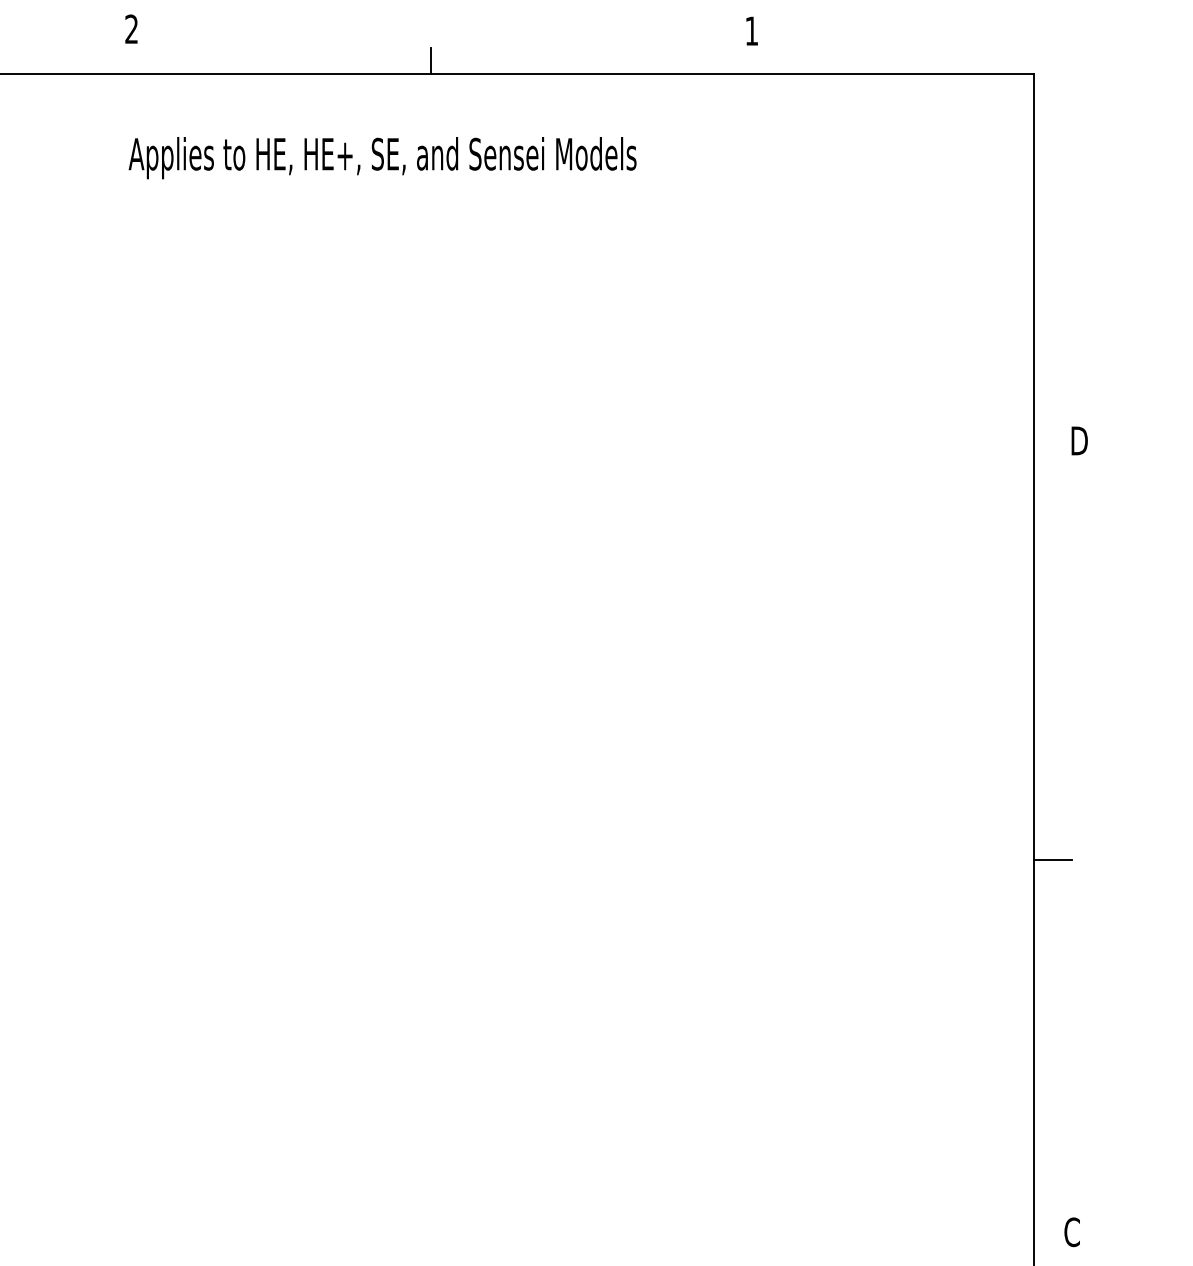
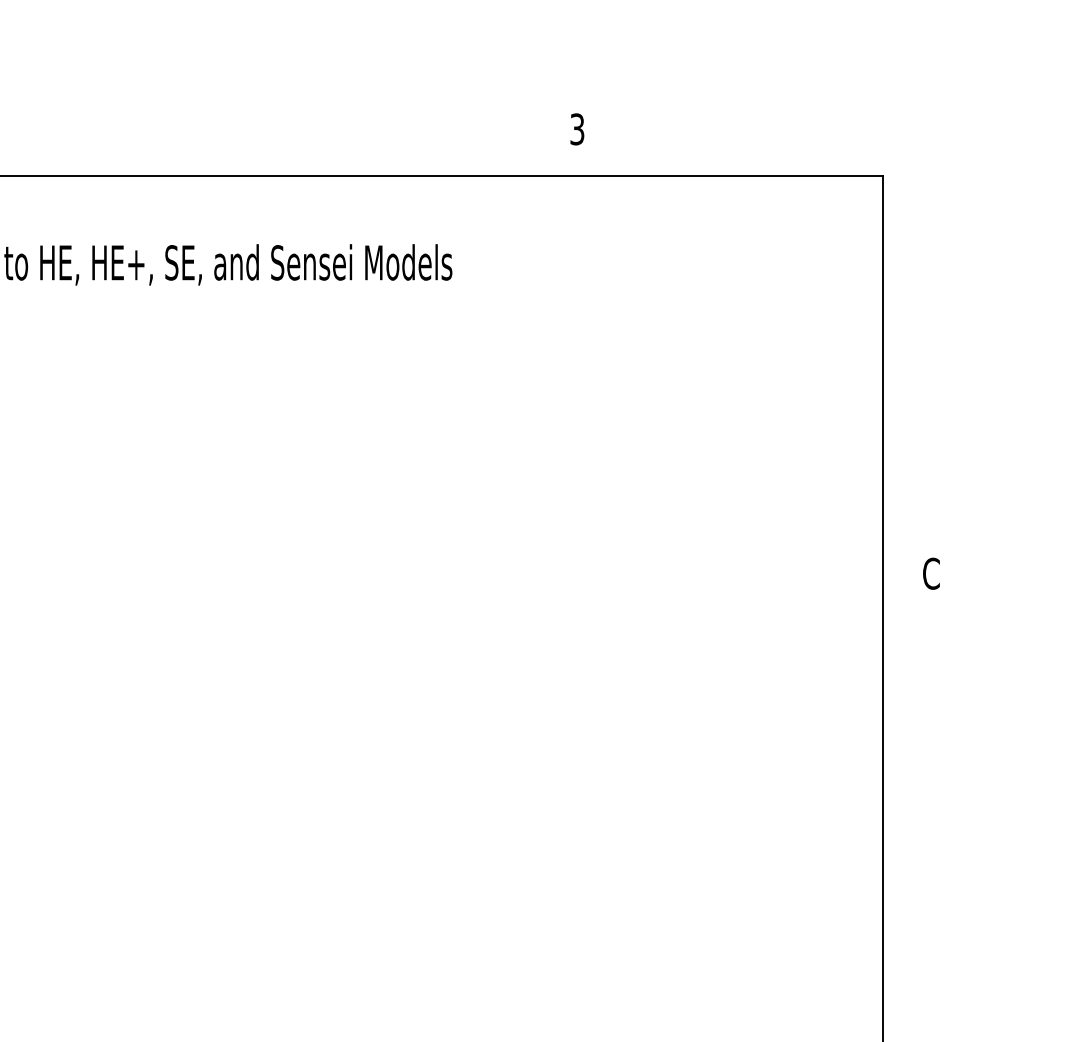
text: (751, 30) -> (577, 128), 1 -> 3
line: (431, 61) -> (229, 162), removed
text: (1078, 440) -> (931, 573), D -> C
line: (1052, 859) -> (903, 1027), removed

